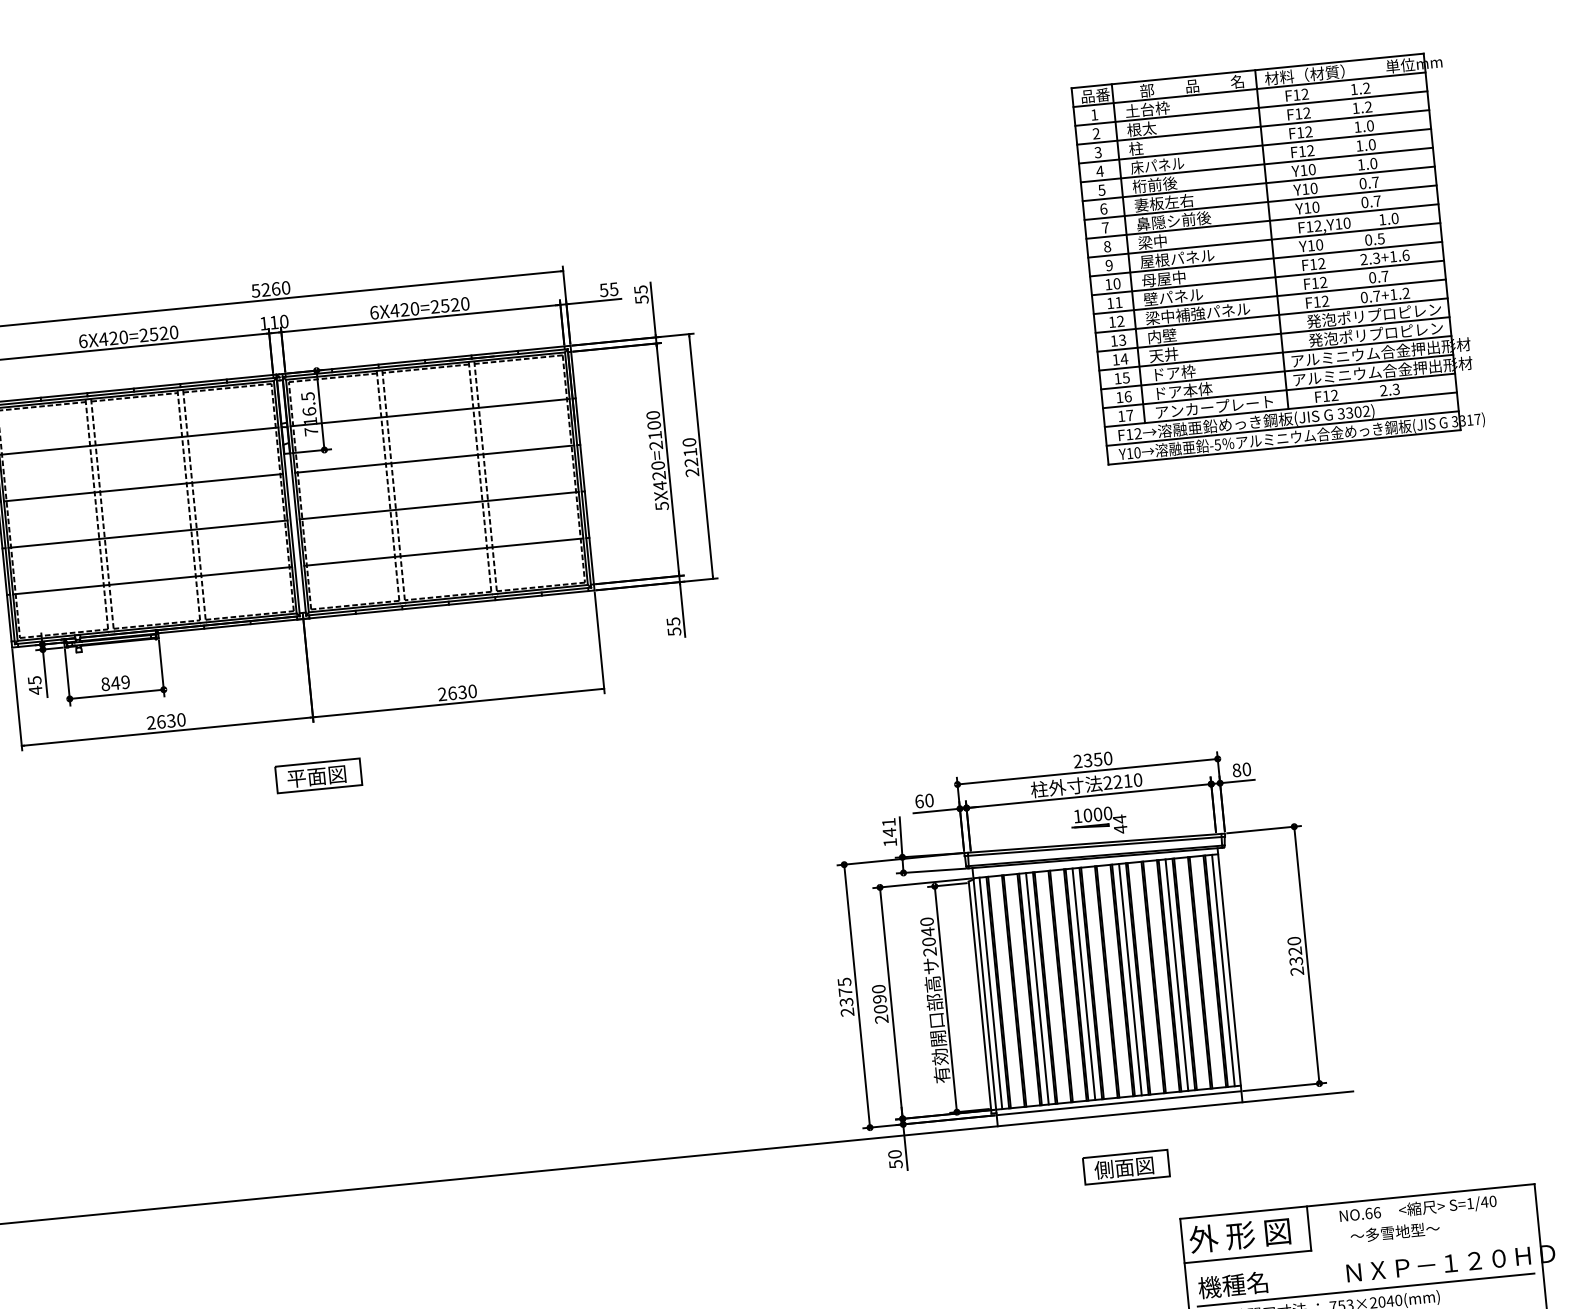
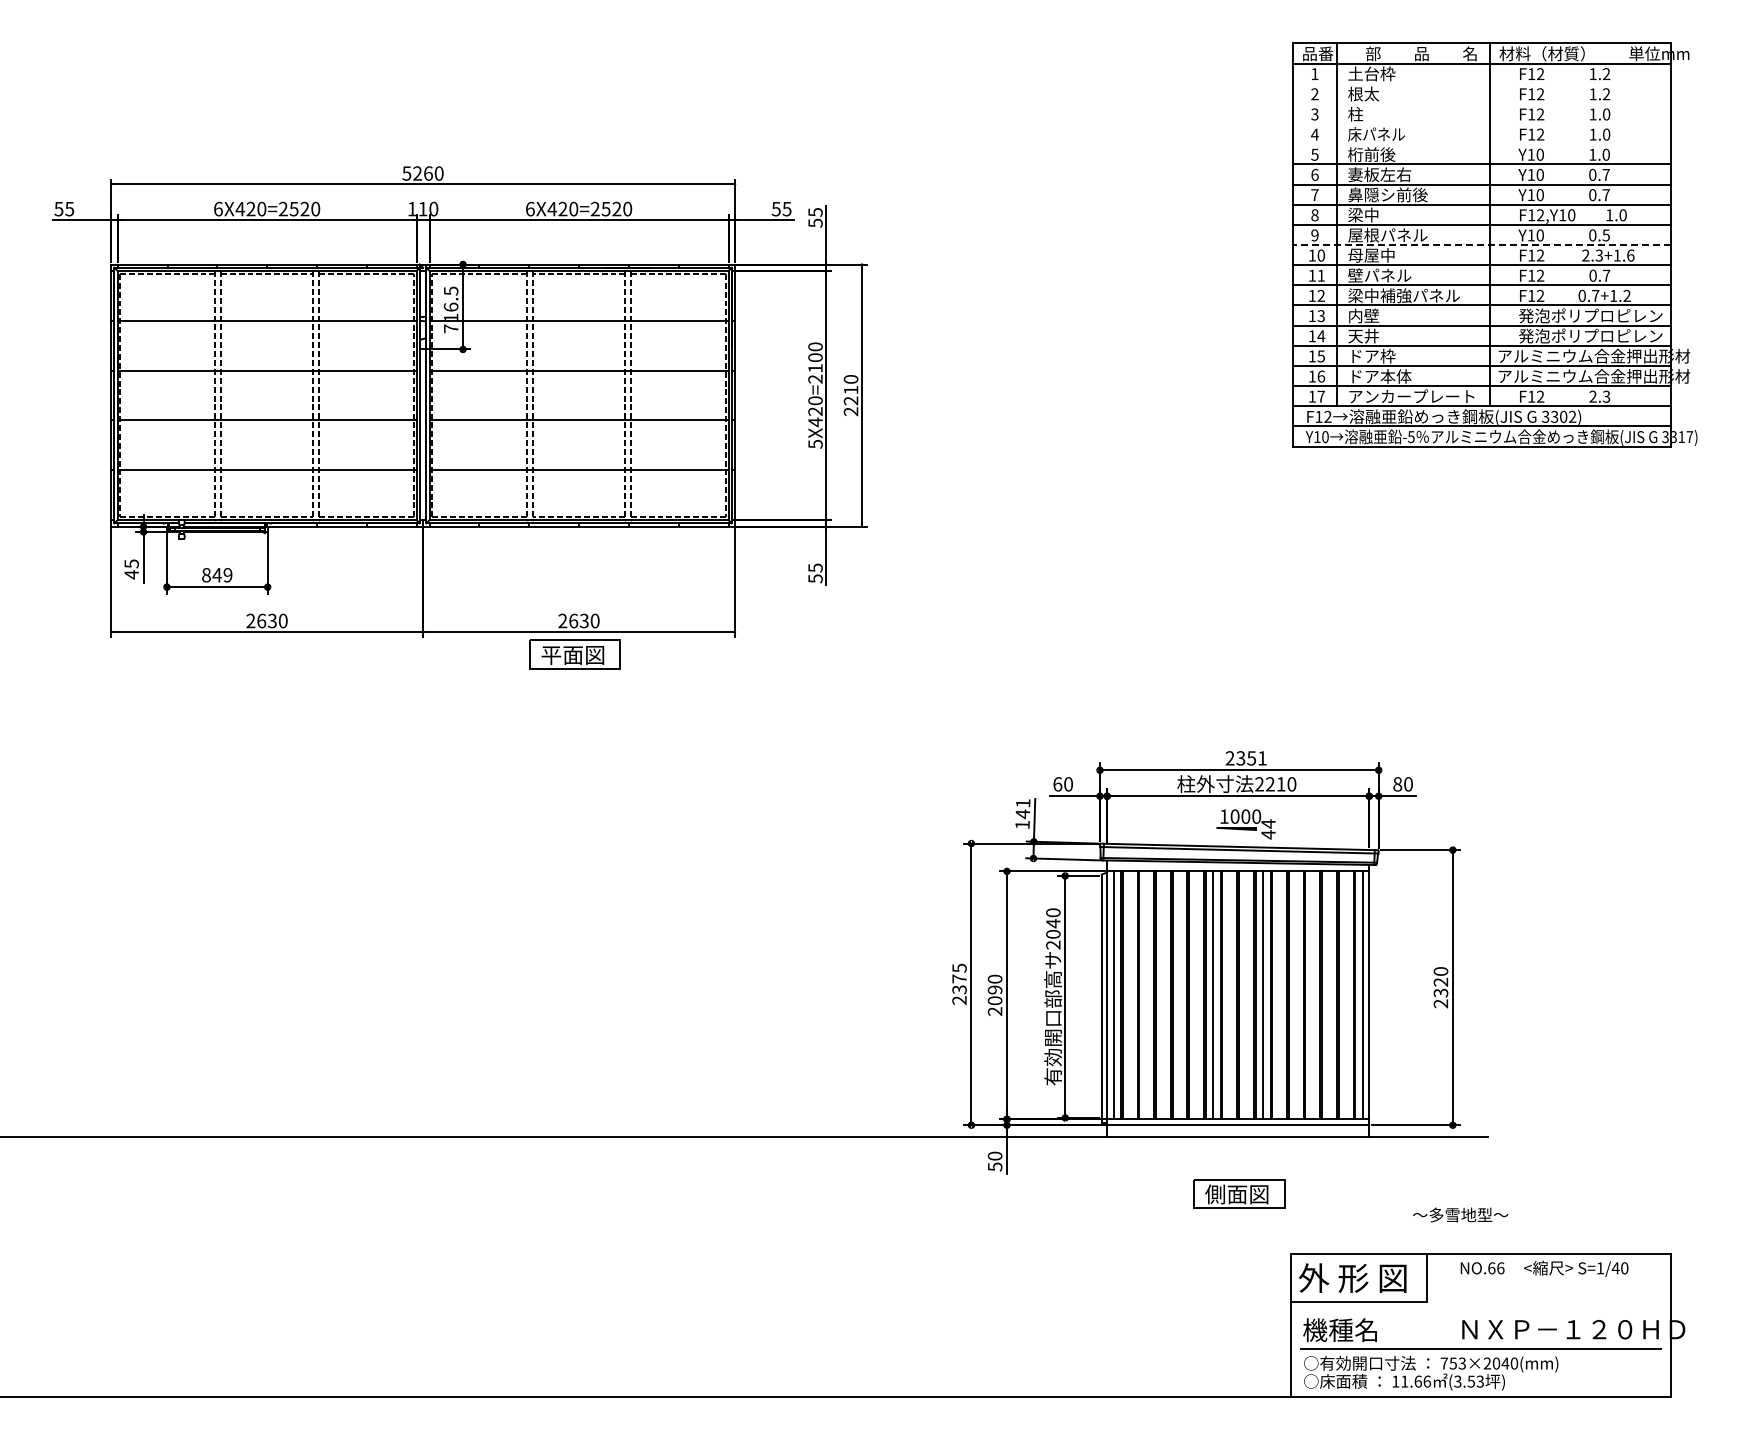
line: (1250, 108) -> (1481, 83), removed
line: (1252, 127) -> (1481, 103), removed
line: (1254, 146) -> (1481, 124), removed
line: (1256, 165) -> (1481, 144), removed
line: (1266, 259) -> (1482, 245), solid -> dashed
text: (1108, 758) -> (1262, 758), 2350 -> 2351
part: (318, 775) -> (574, 654), moved
line: (1176, 975) -> (1312, 995), removed
line: (1037, 988) -> (1163, 995), removed
text: (1394, 1231) -> (1460, 1214), moved

